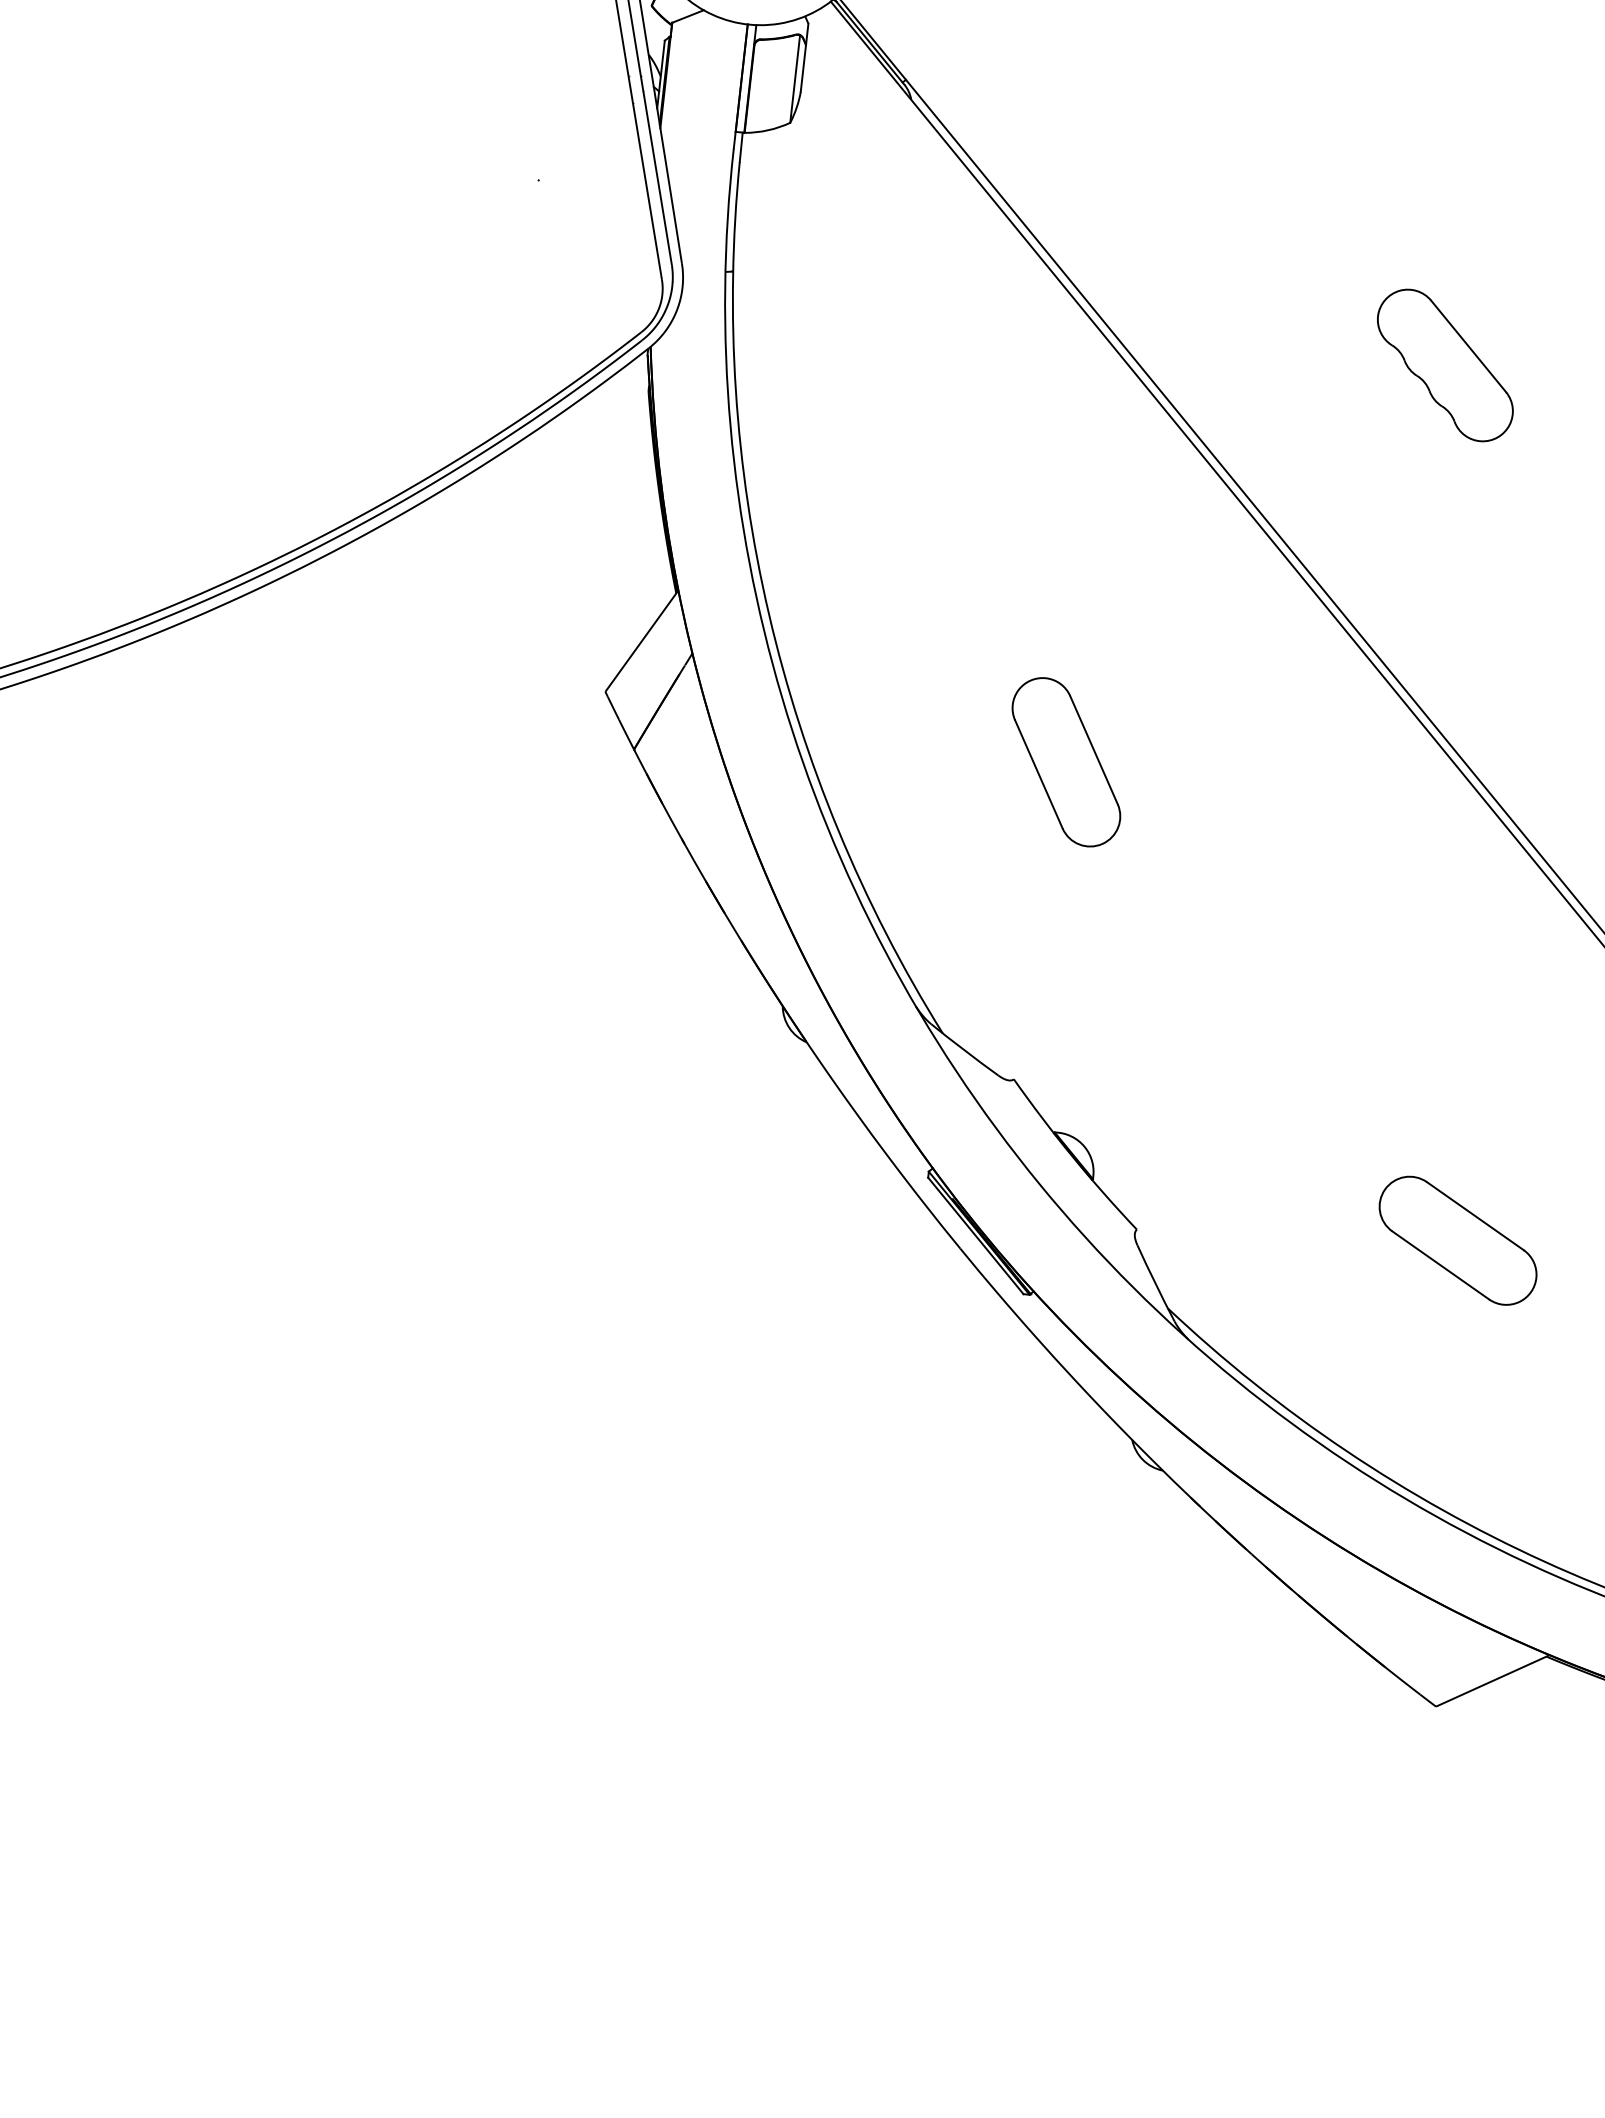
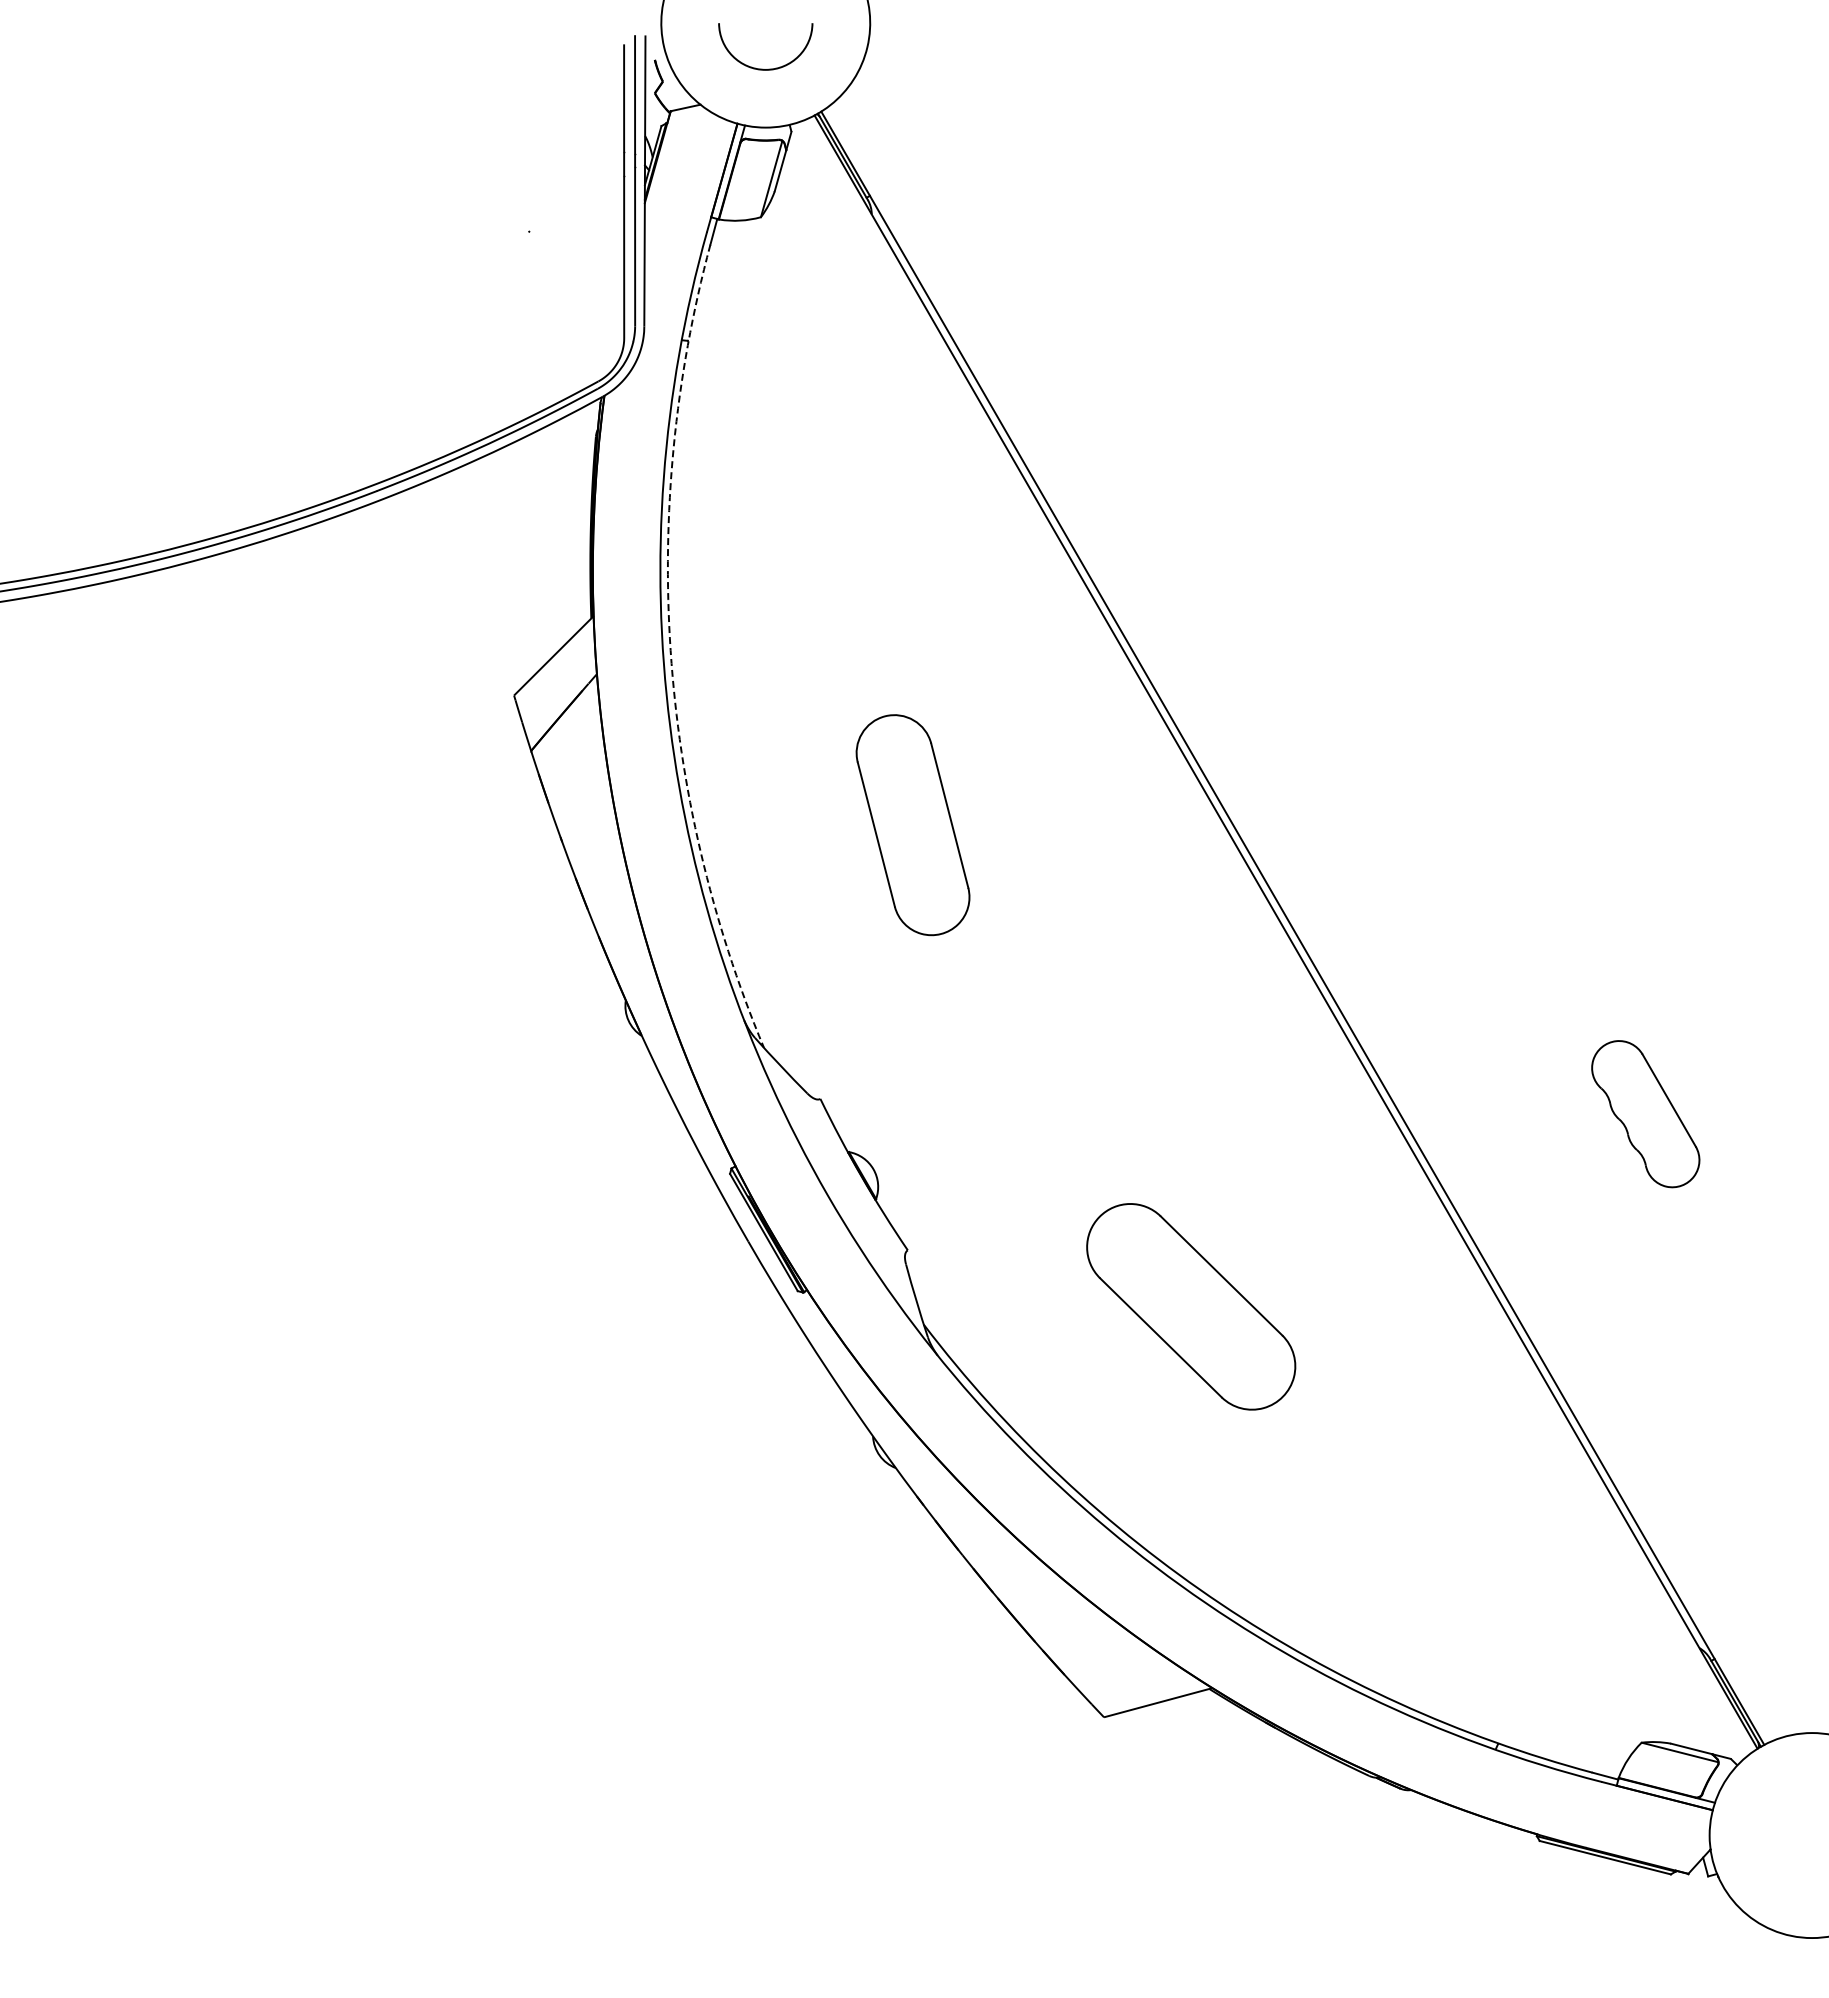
part: (1444, 365) -> (1306, 527), removed
arc: (768, 614) -> (670, 650), solid -> dashed
part: (1066, 761) -> (913, 824), size x1.4
part: (1458, 1240) -> (1191, 1306), size x1.6

